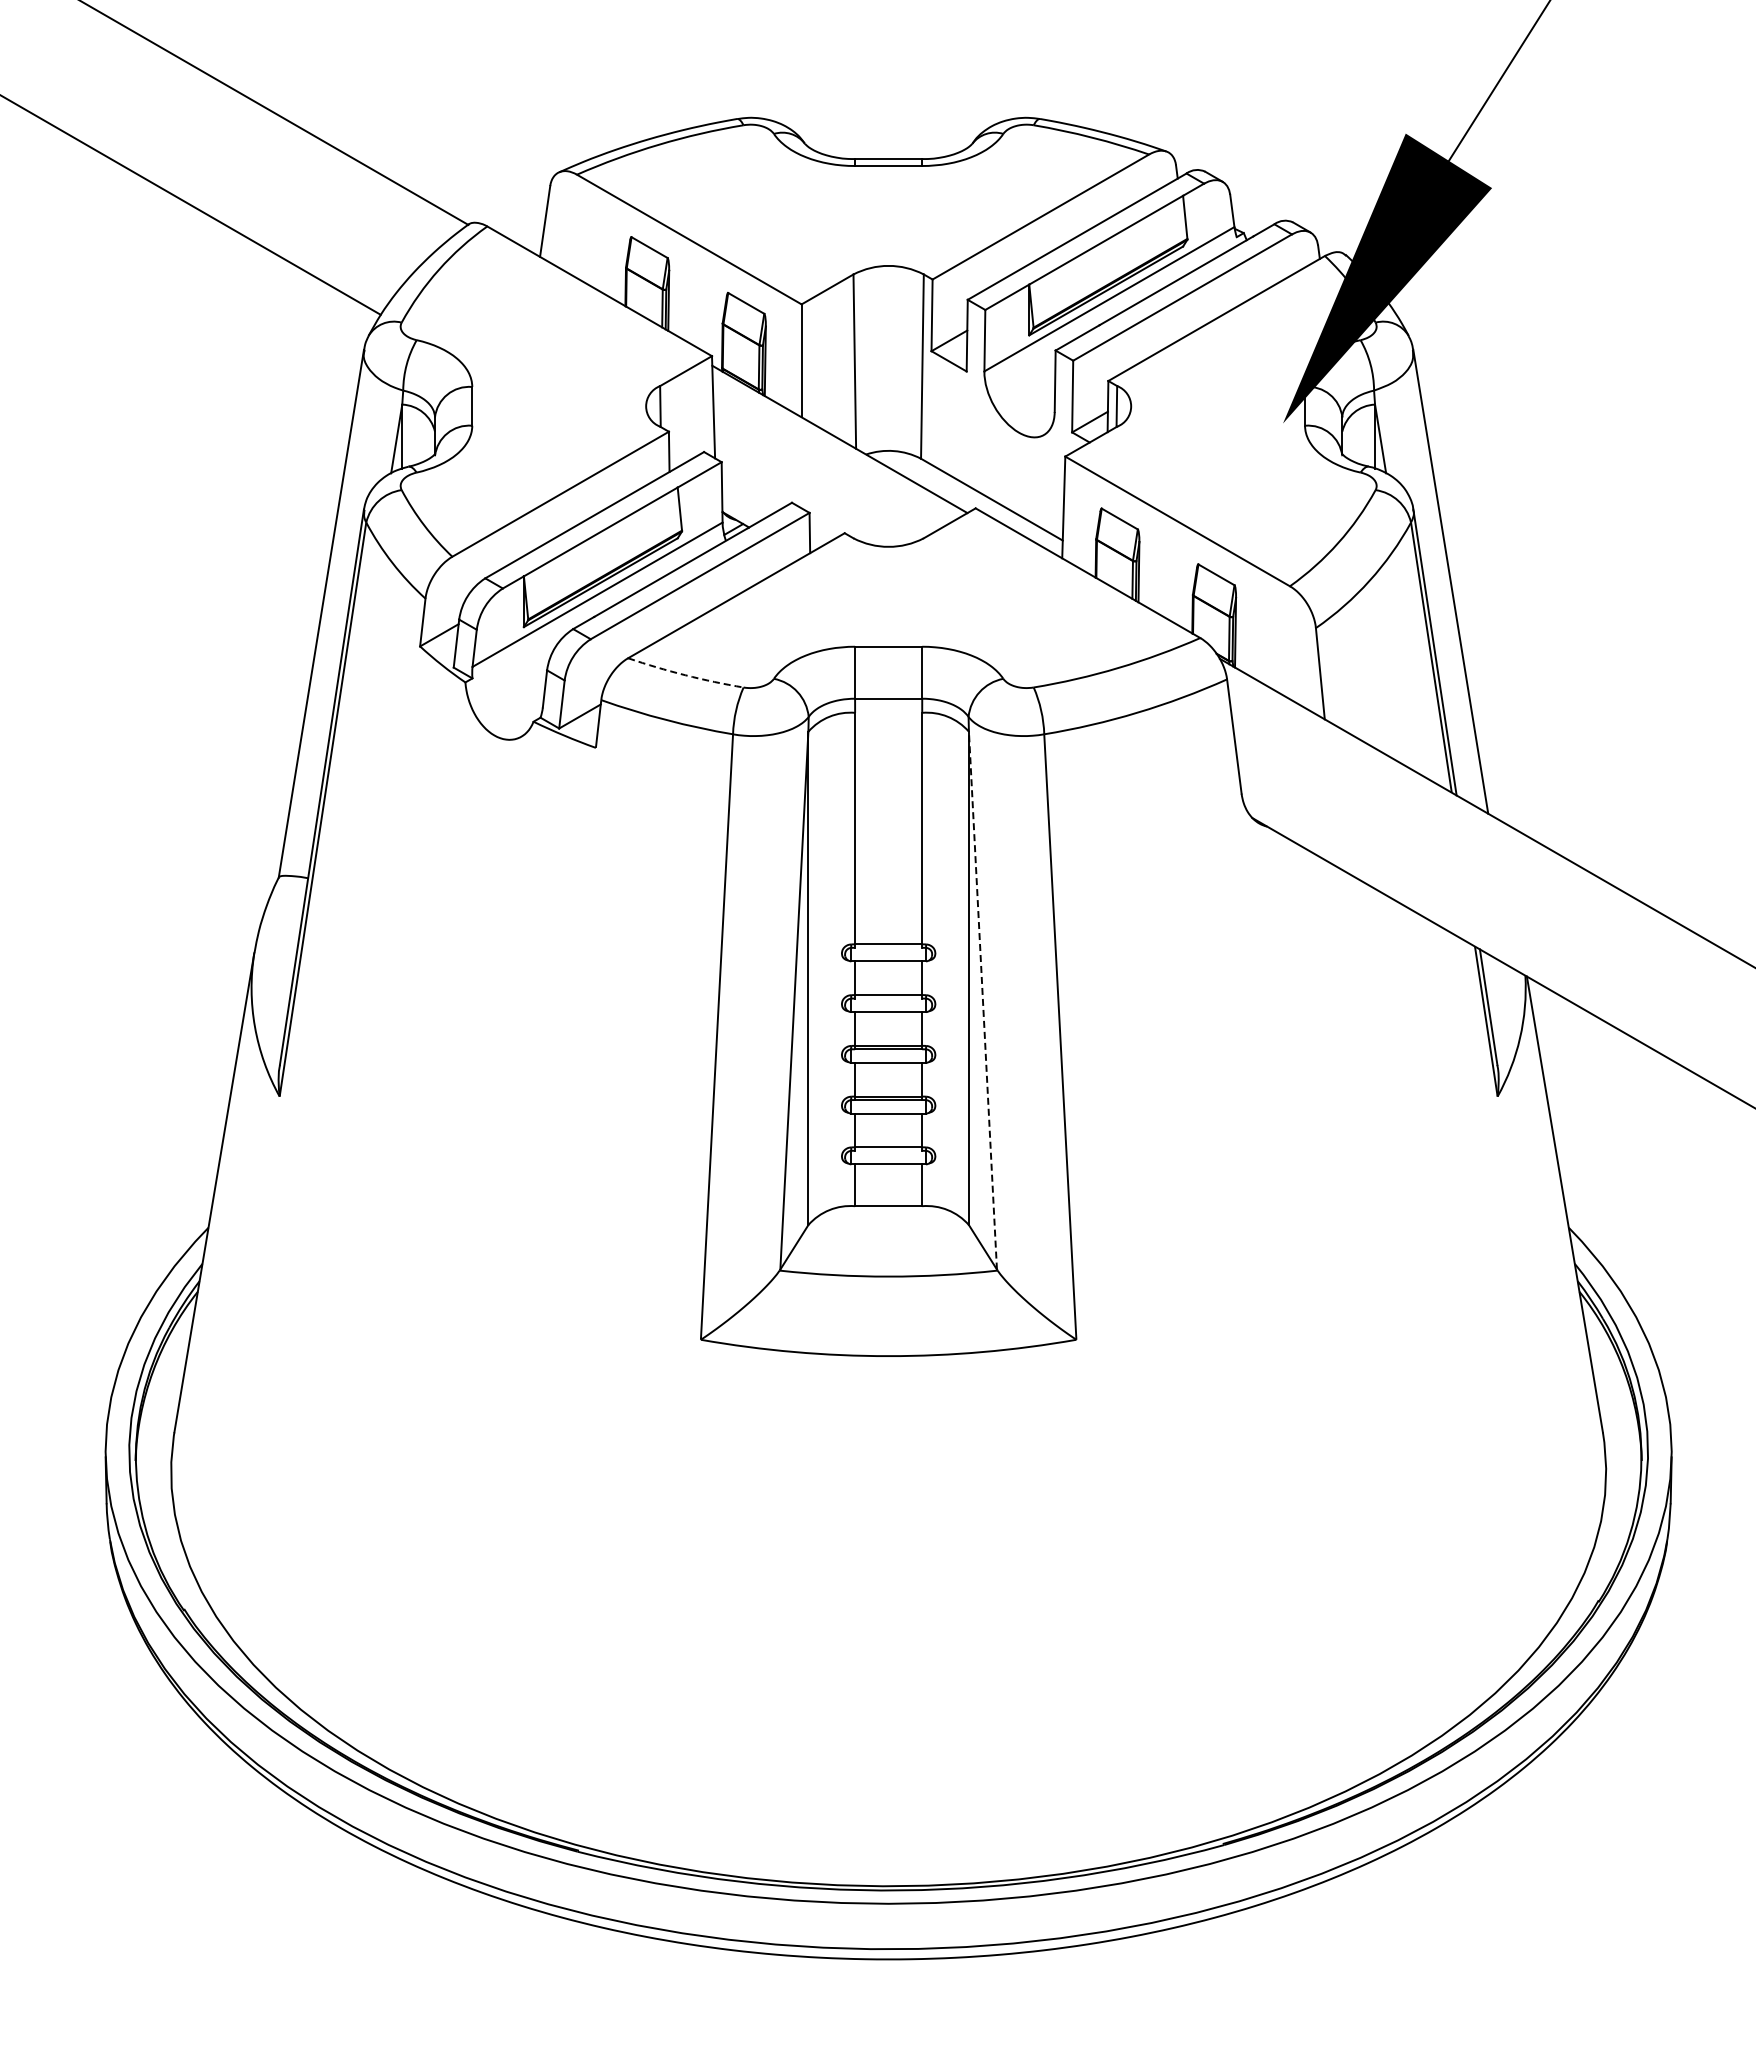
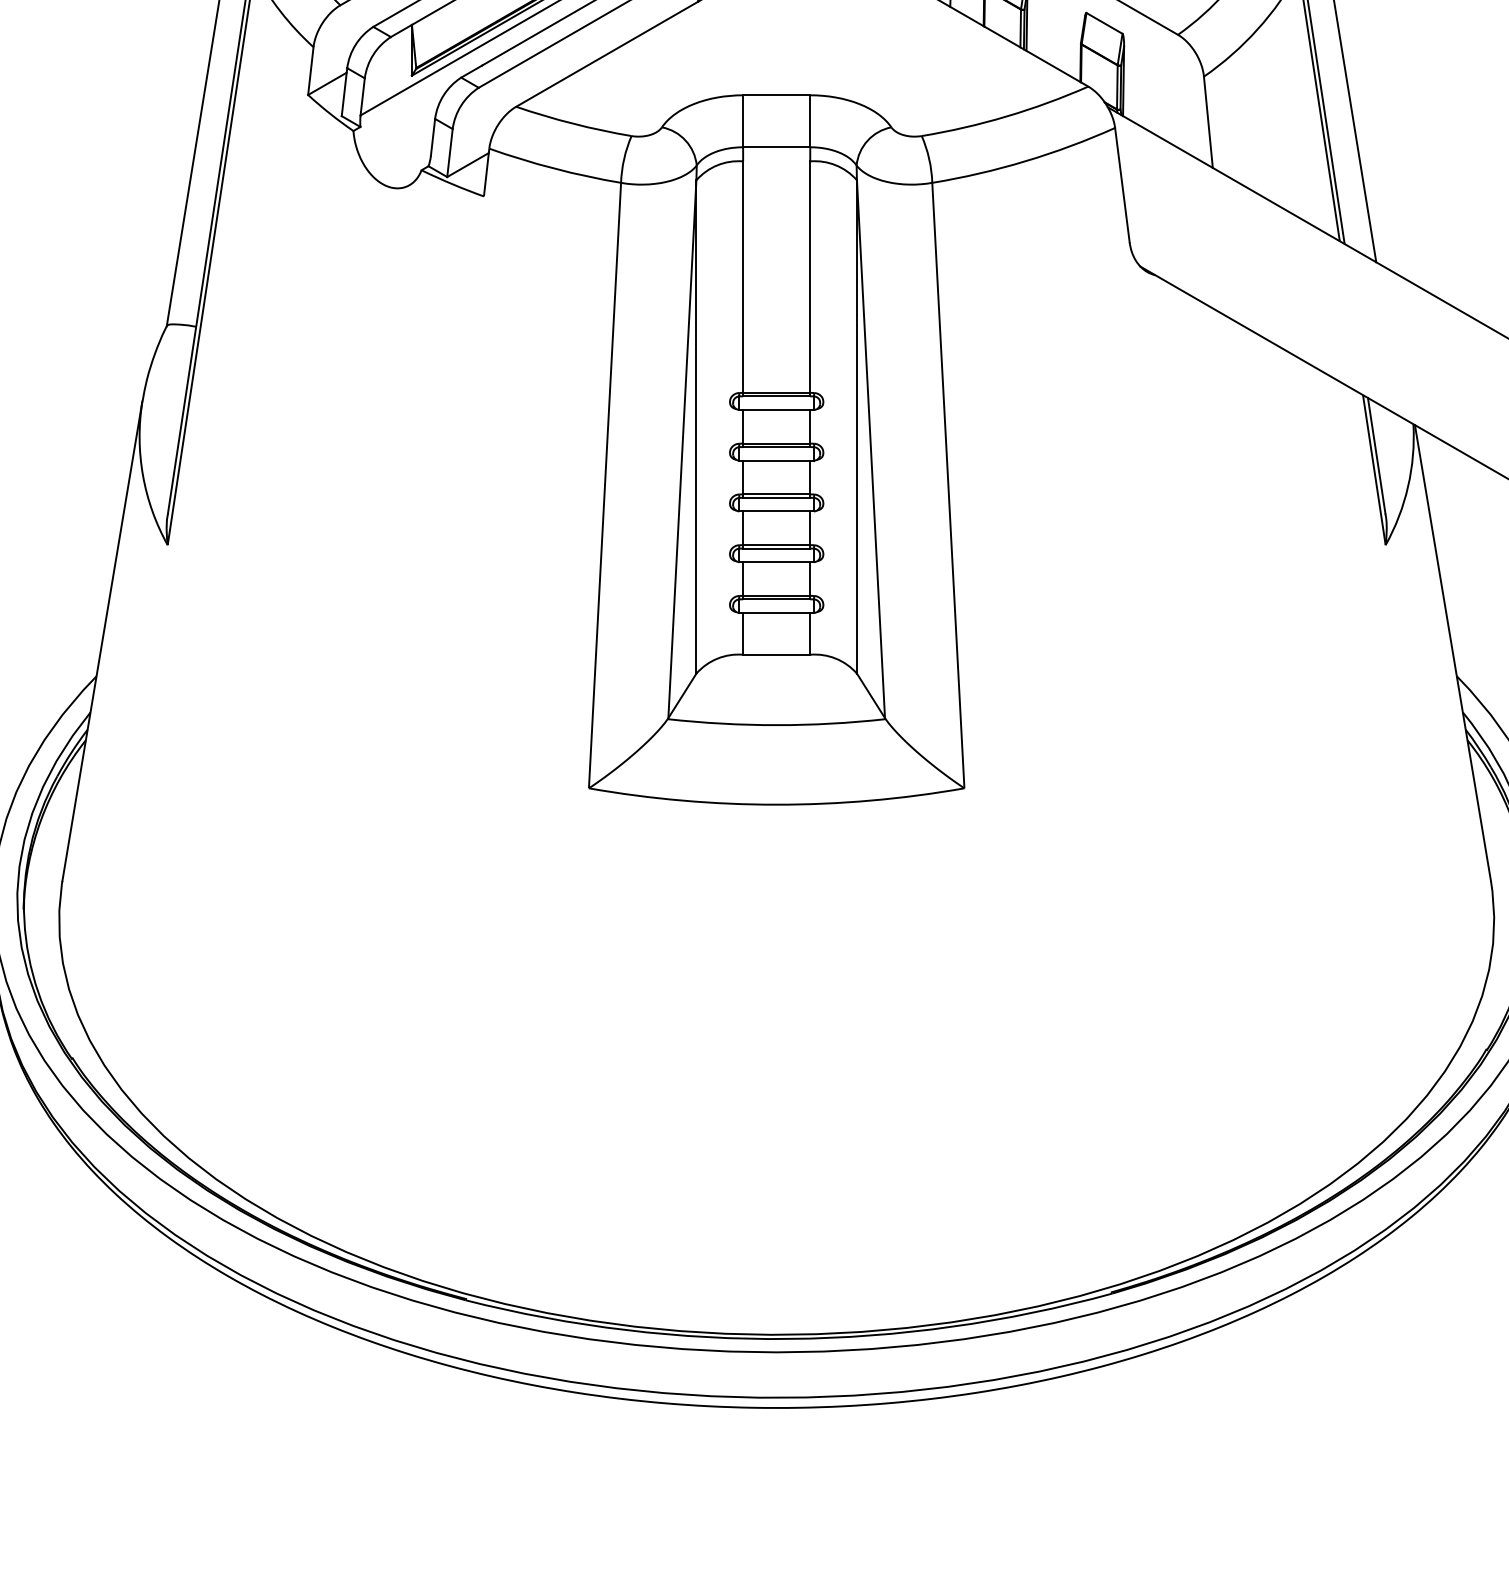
arc: (685, 675) -> (573, 124), dashed -> solid
line: (888, 947) -> (776, 396), added
line: (888, 998) -> (776, 447), added
line: (982, 1000) -> (870, 449), dashed -> solid
line: (888, 1150) -> (776, 599), added

